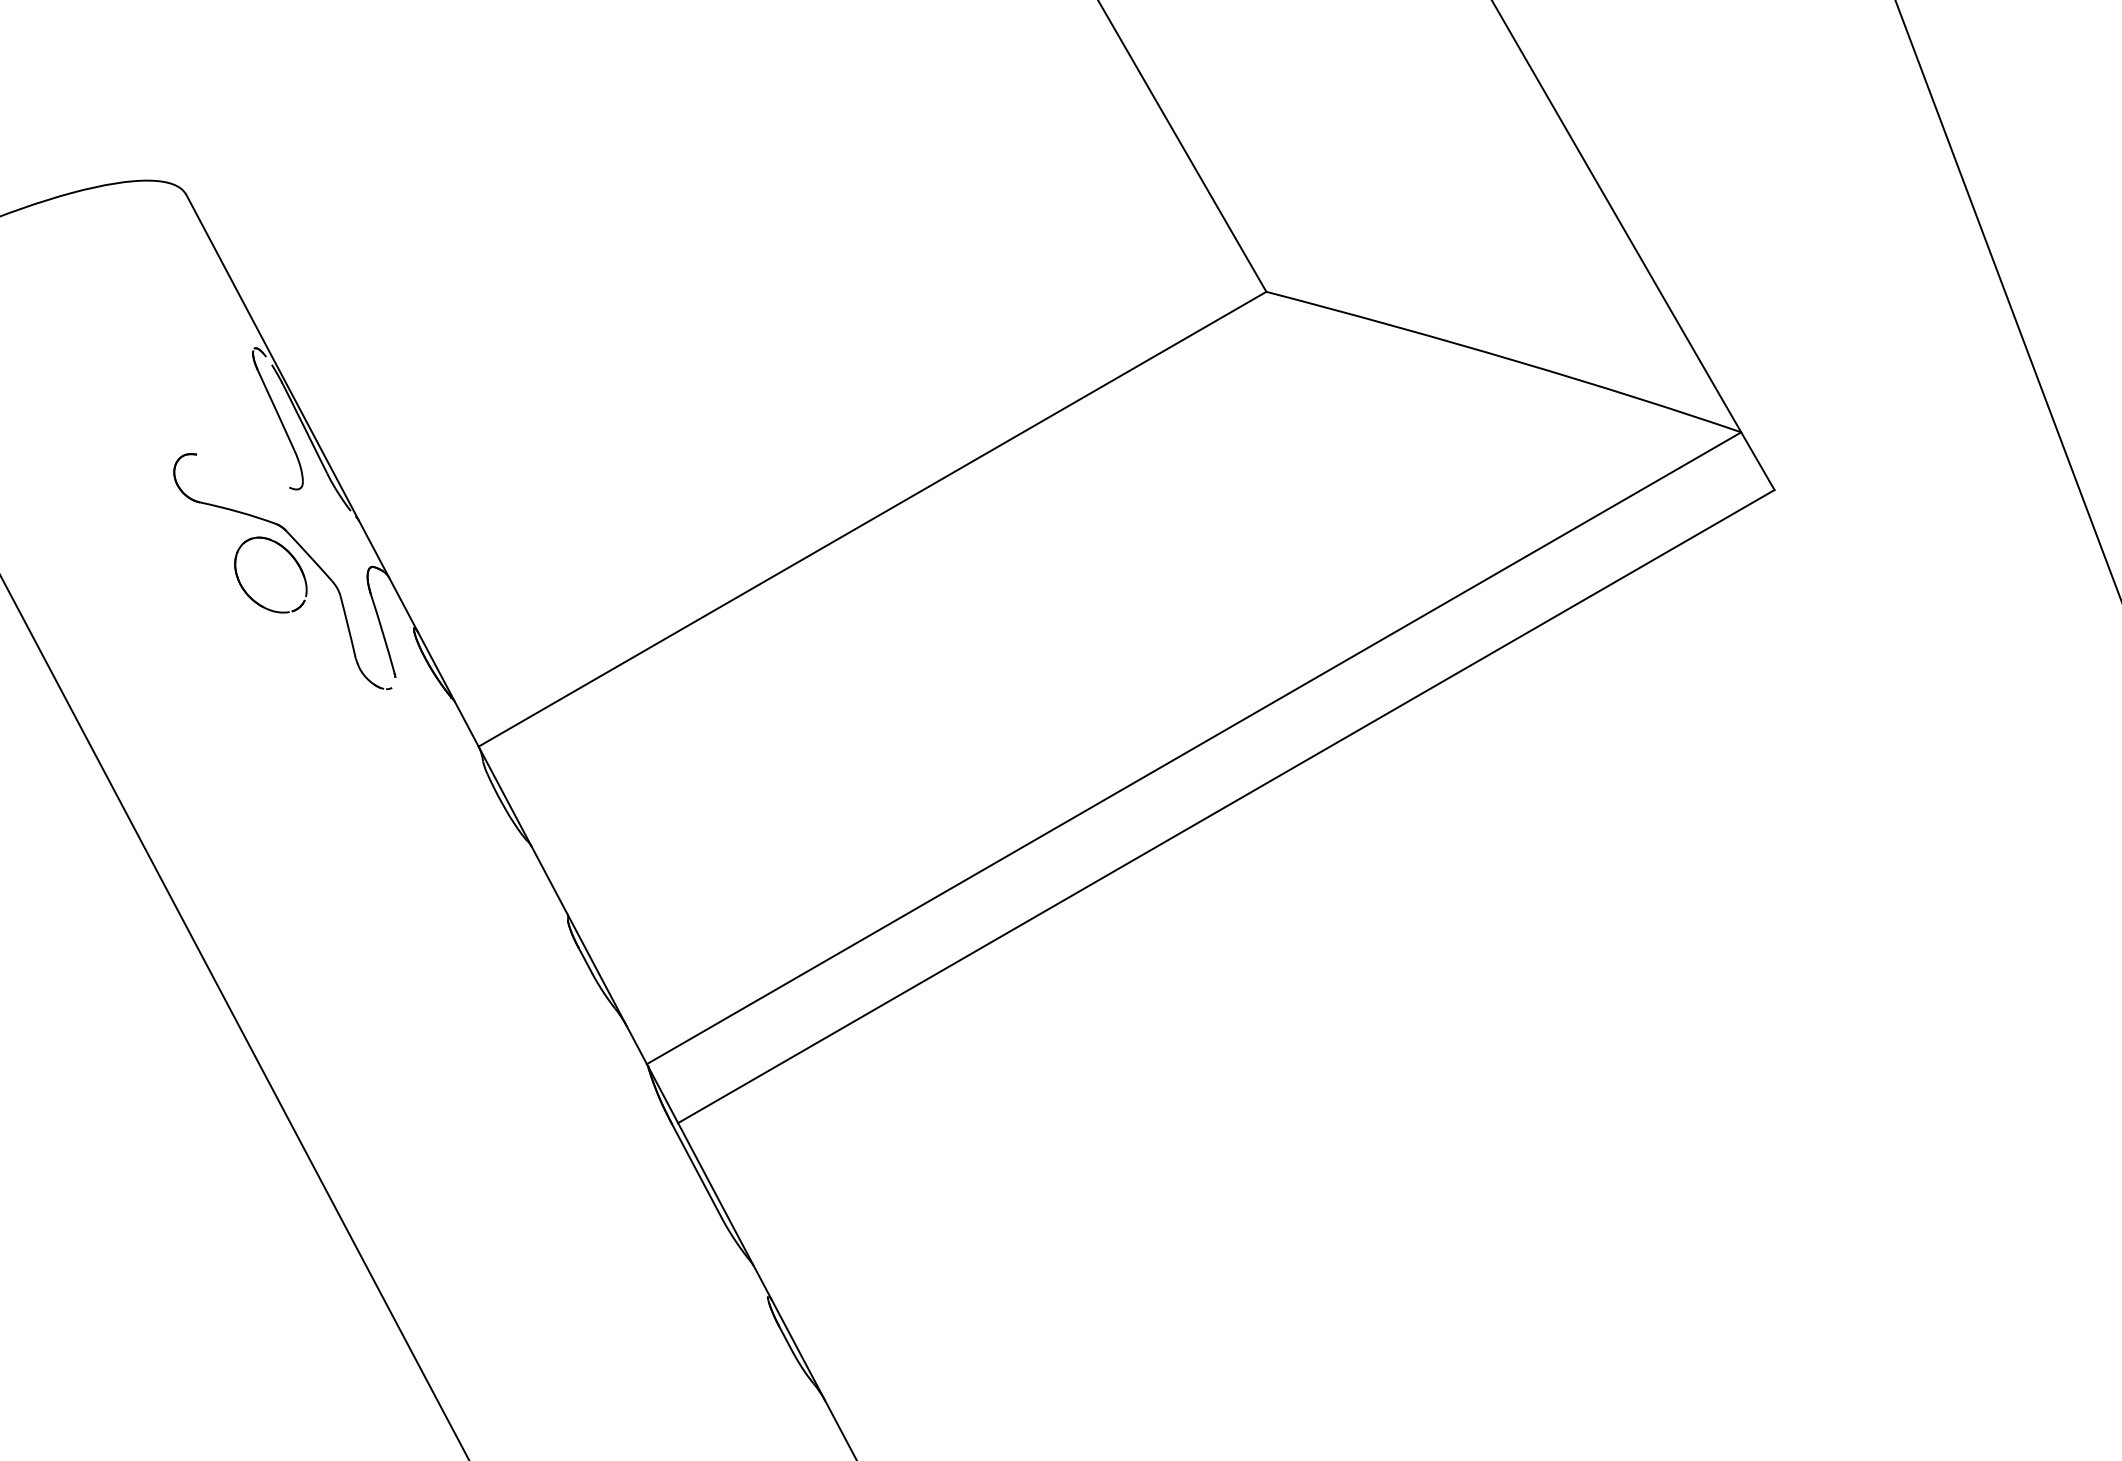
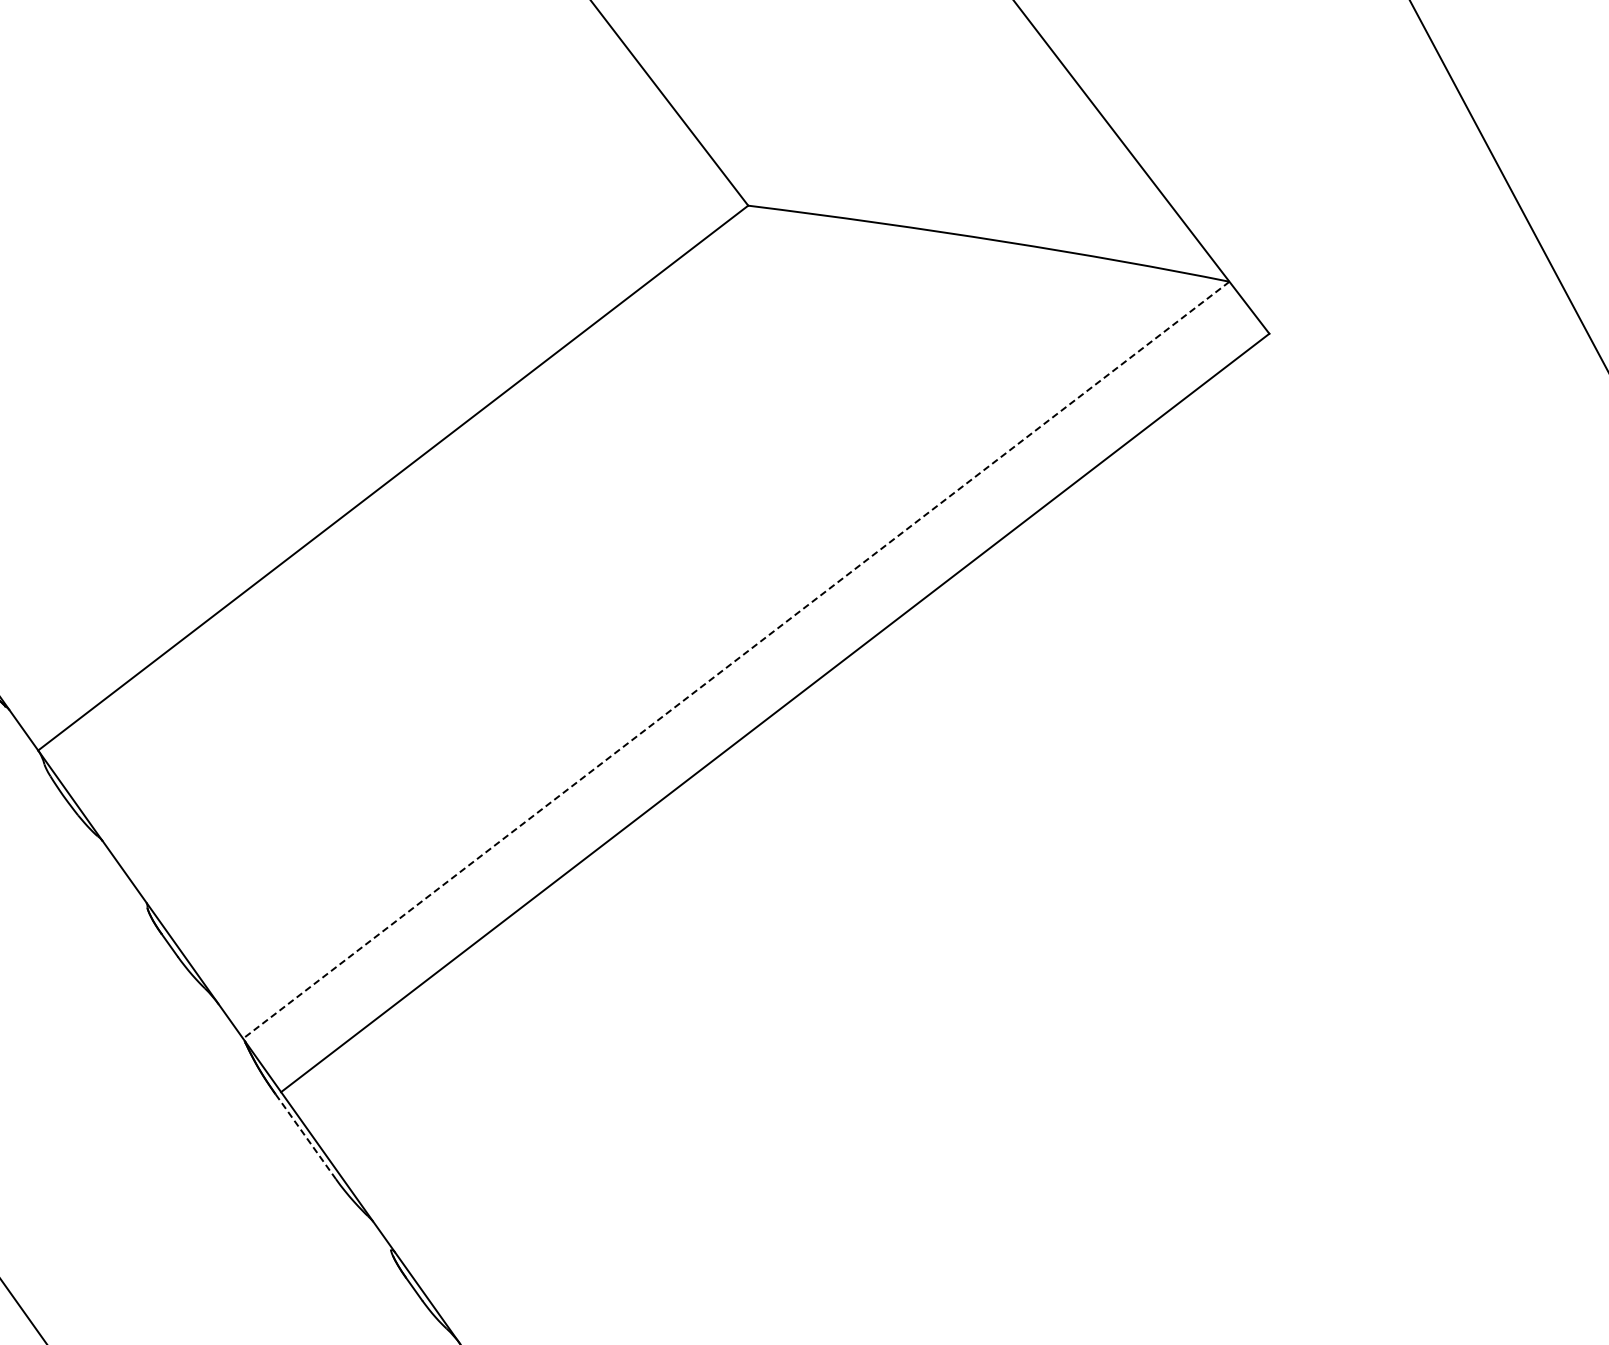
line: (1194, 748) -> (736, 660), solid -> dashed
line: (697, 1171) -> (306, 1136), solid -> dashed

